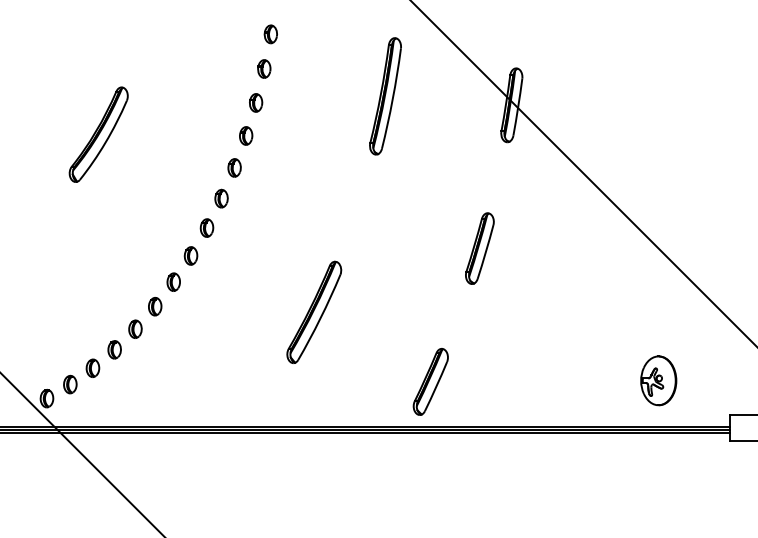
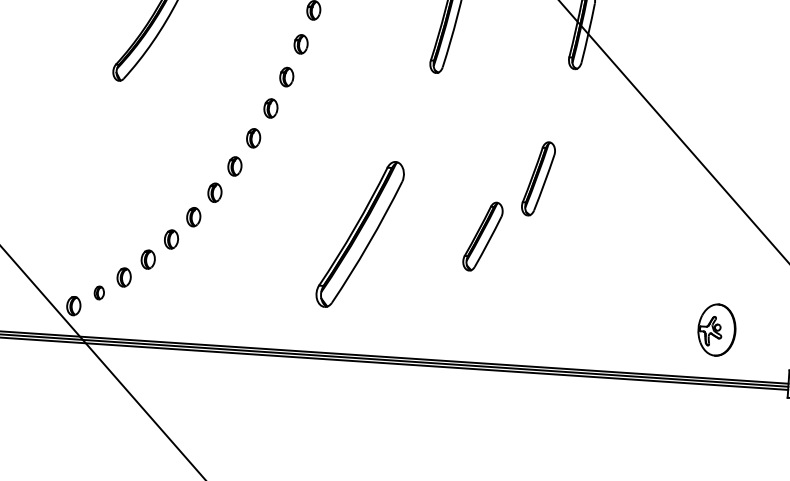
part: (314, 311) -> (360, 233), size x1.4
part: (430, 381) -> (482, 236), moved
part: (70, 384) -> (99, 292), size x0.7

